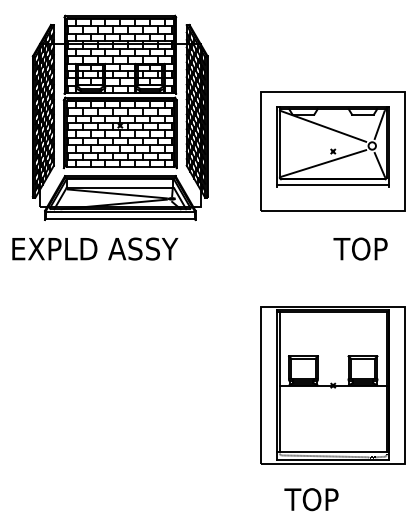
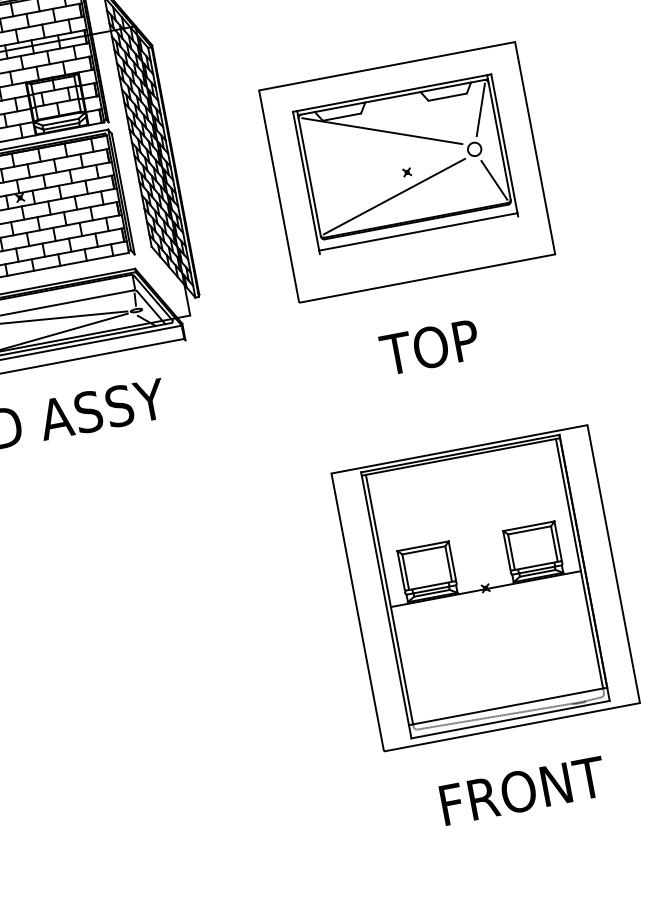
text: (360, 248) -> (429, 346), moved
text: (331, 499) -> (520, 791), TOP -> FRONT

